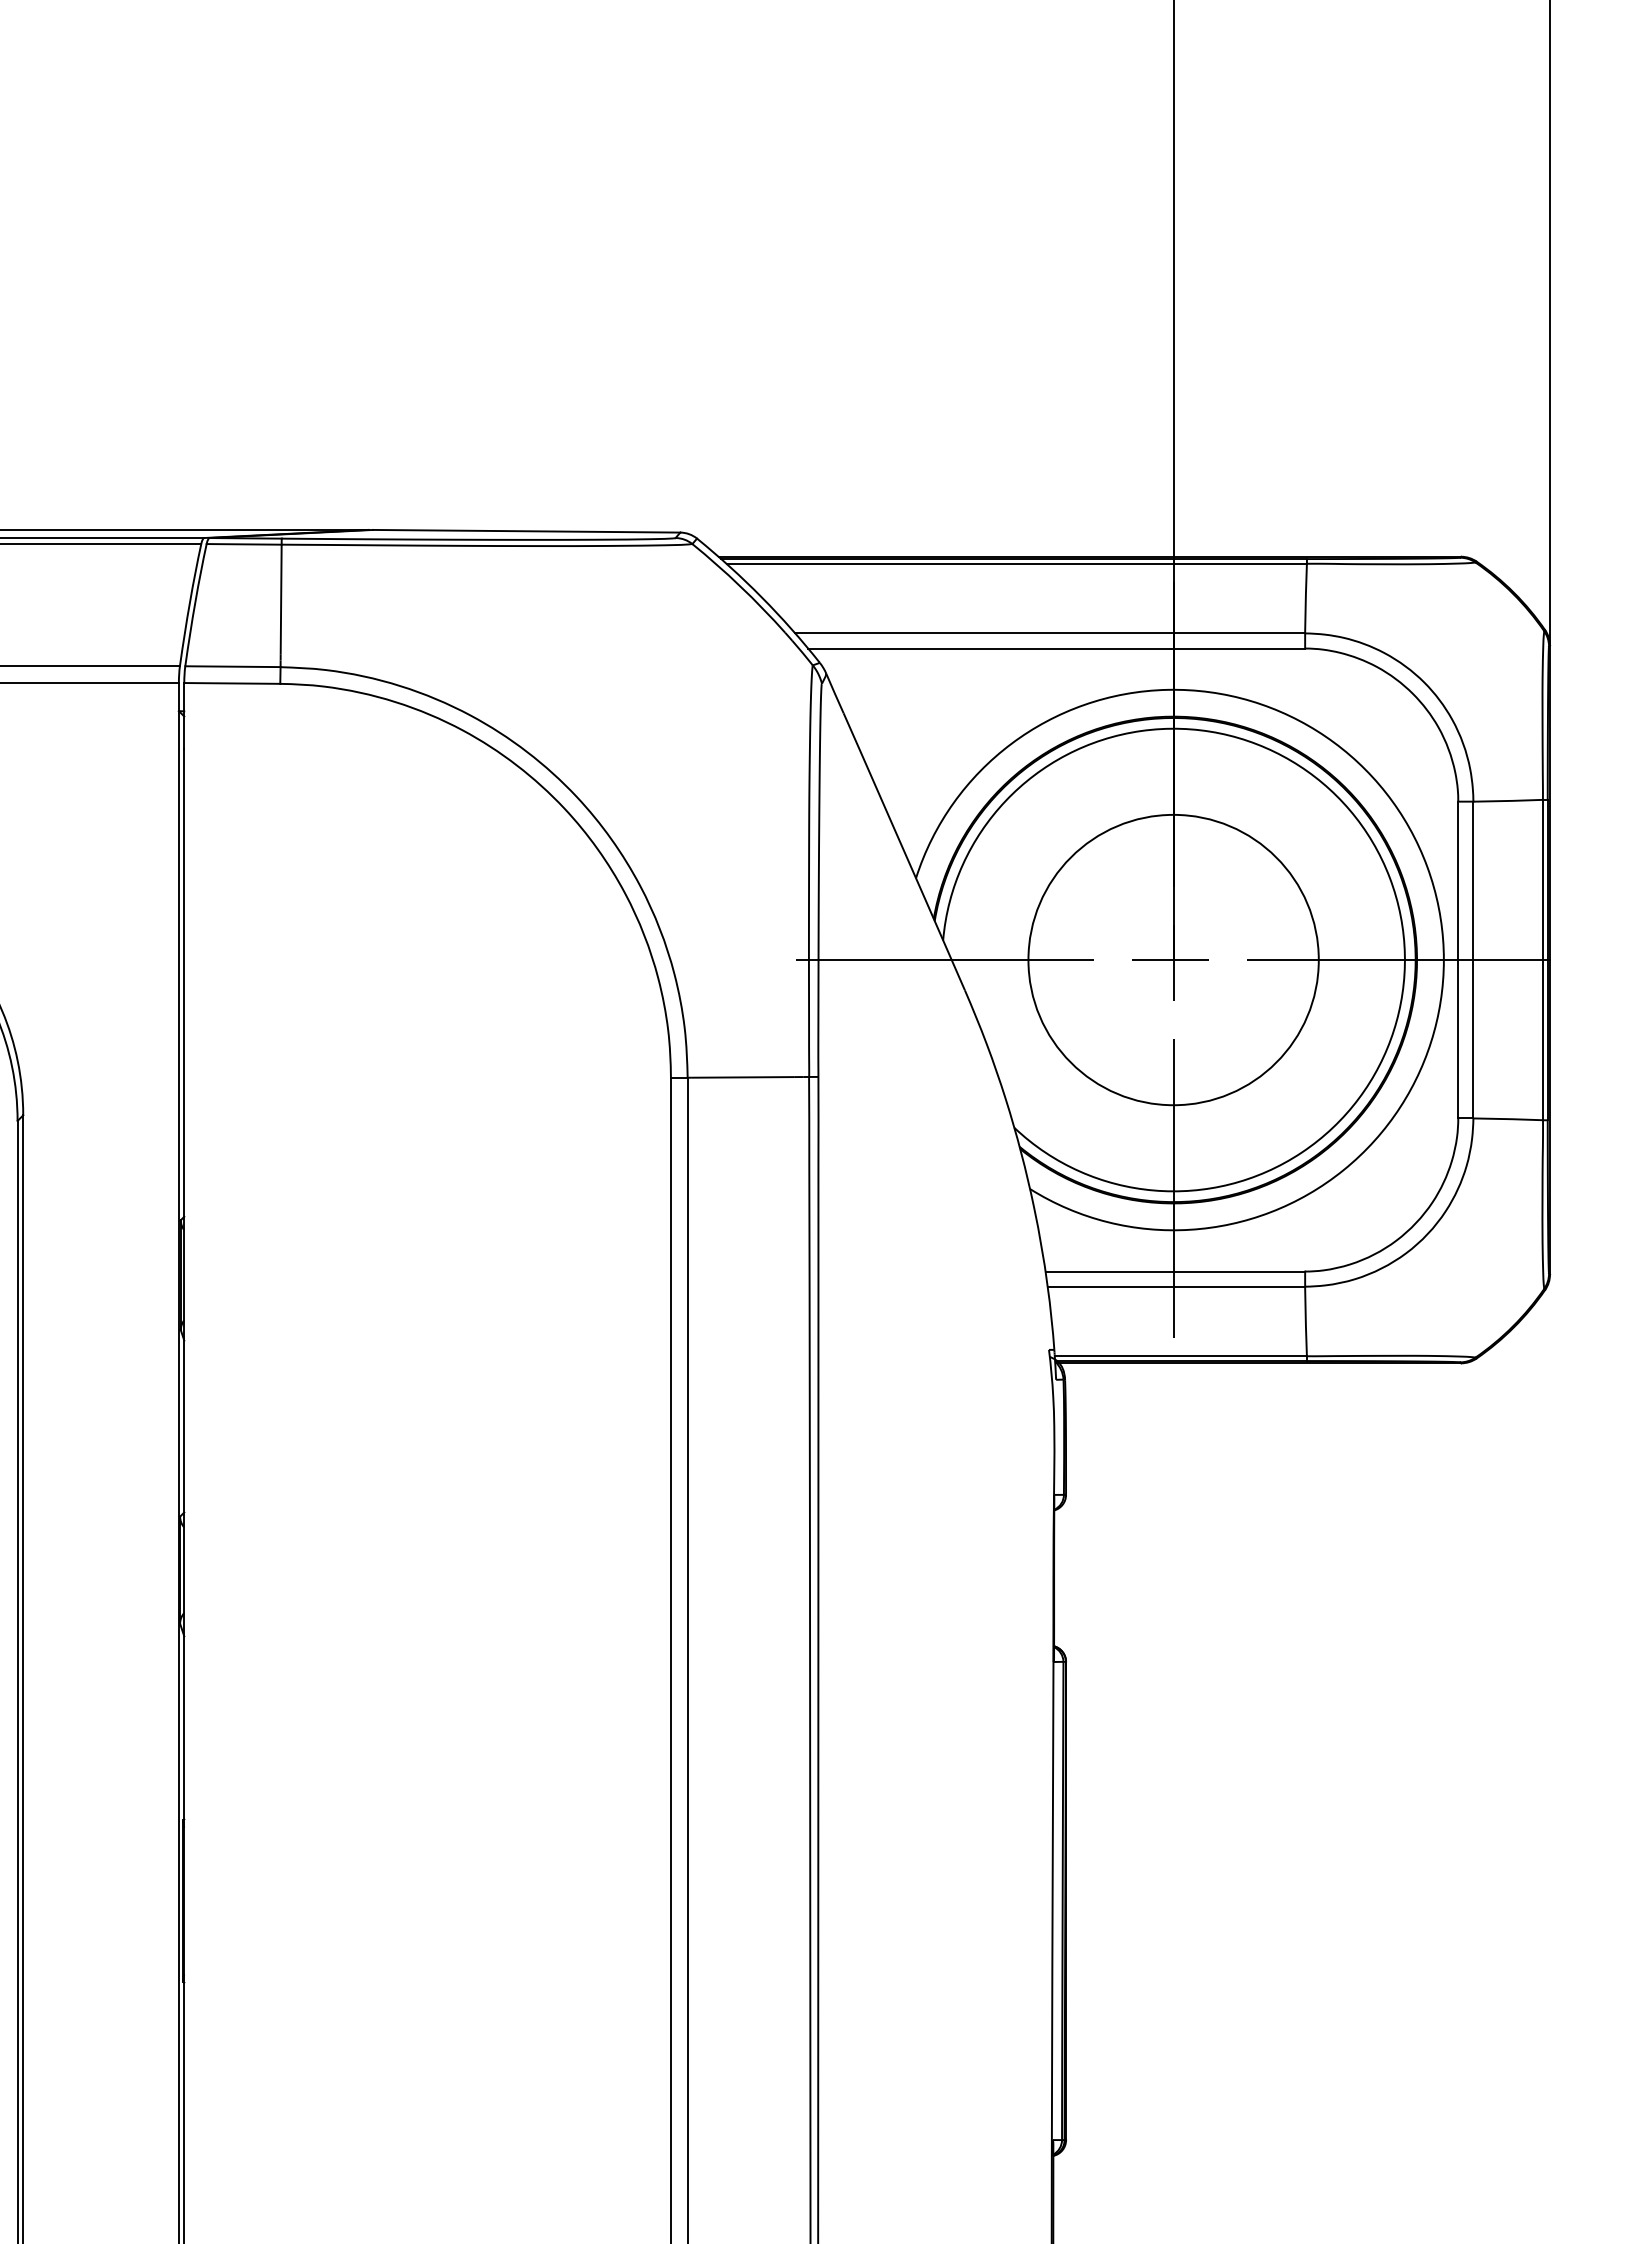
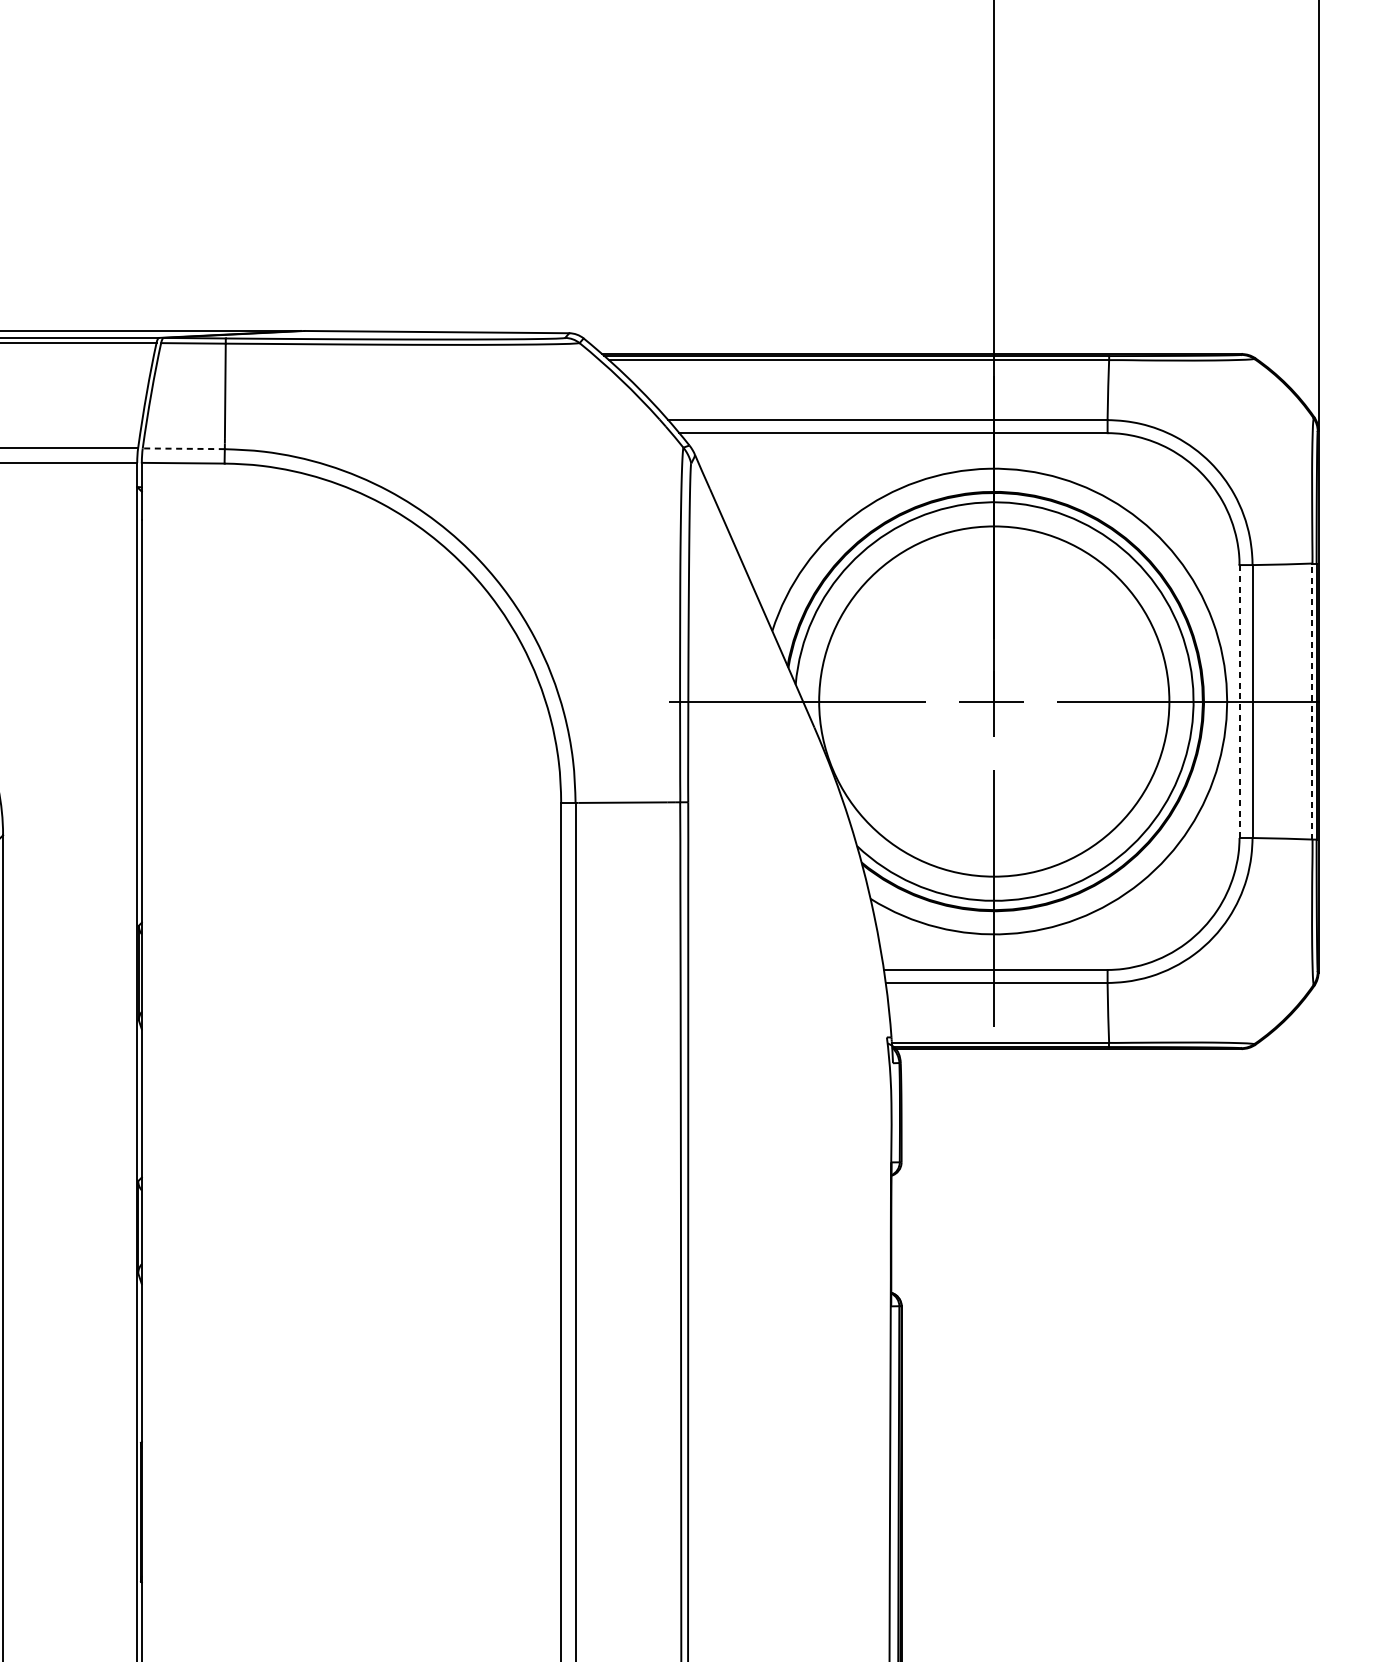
line: (232, 666) -> (183, 448), solid -> dashed
circle: (1173, 959) -> (994, 701), size x1.4
line: (1458, 959) -> (1239, 701), solid -> dashed
line: (1542, 959) -> (1312, 701), solid -> dashed

